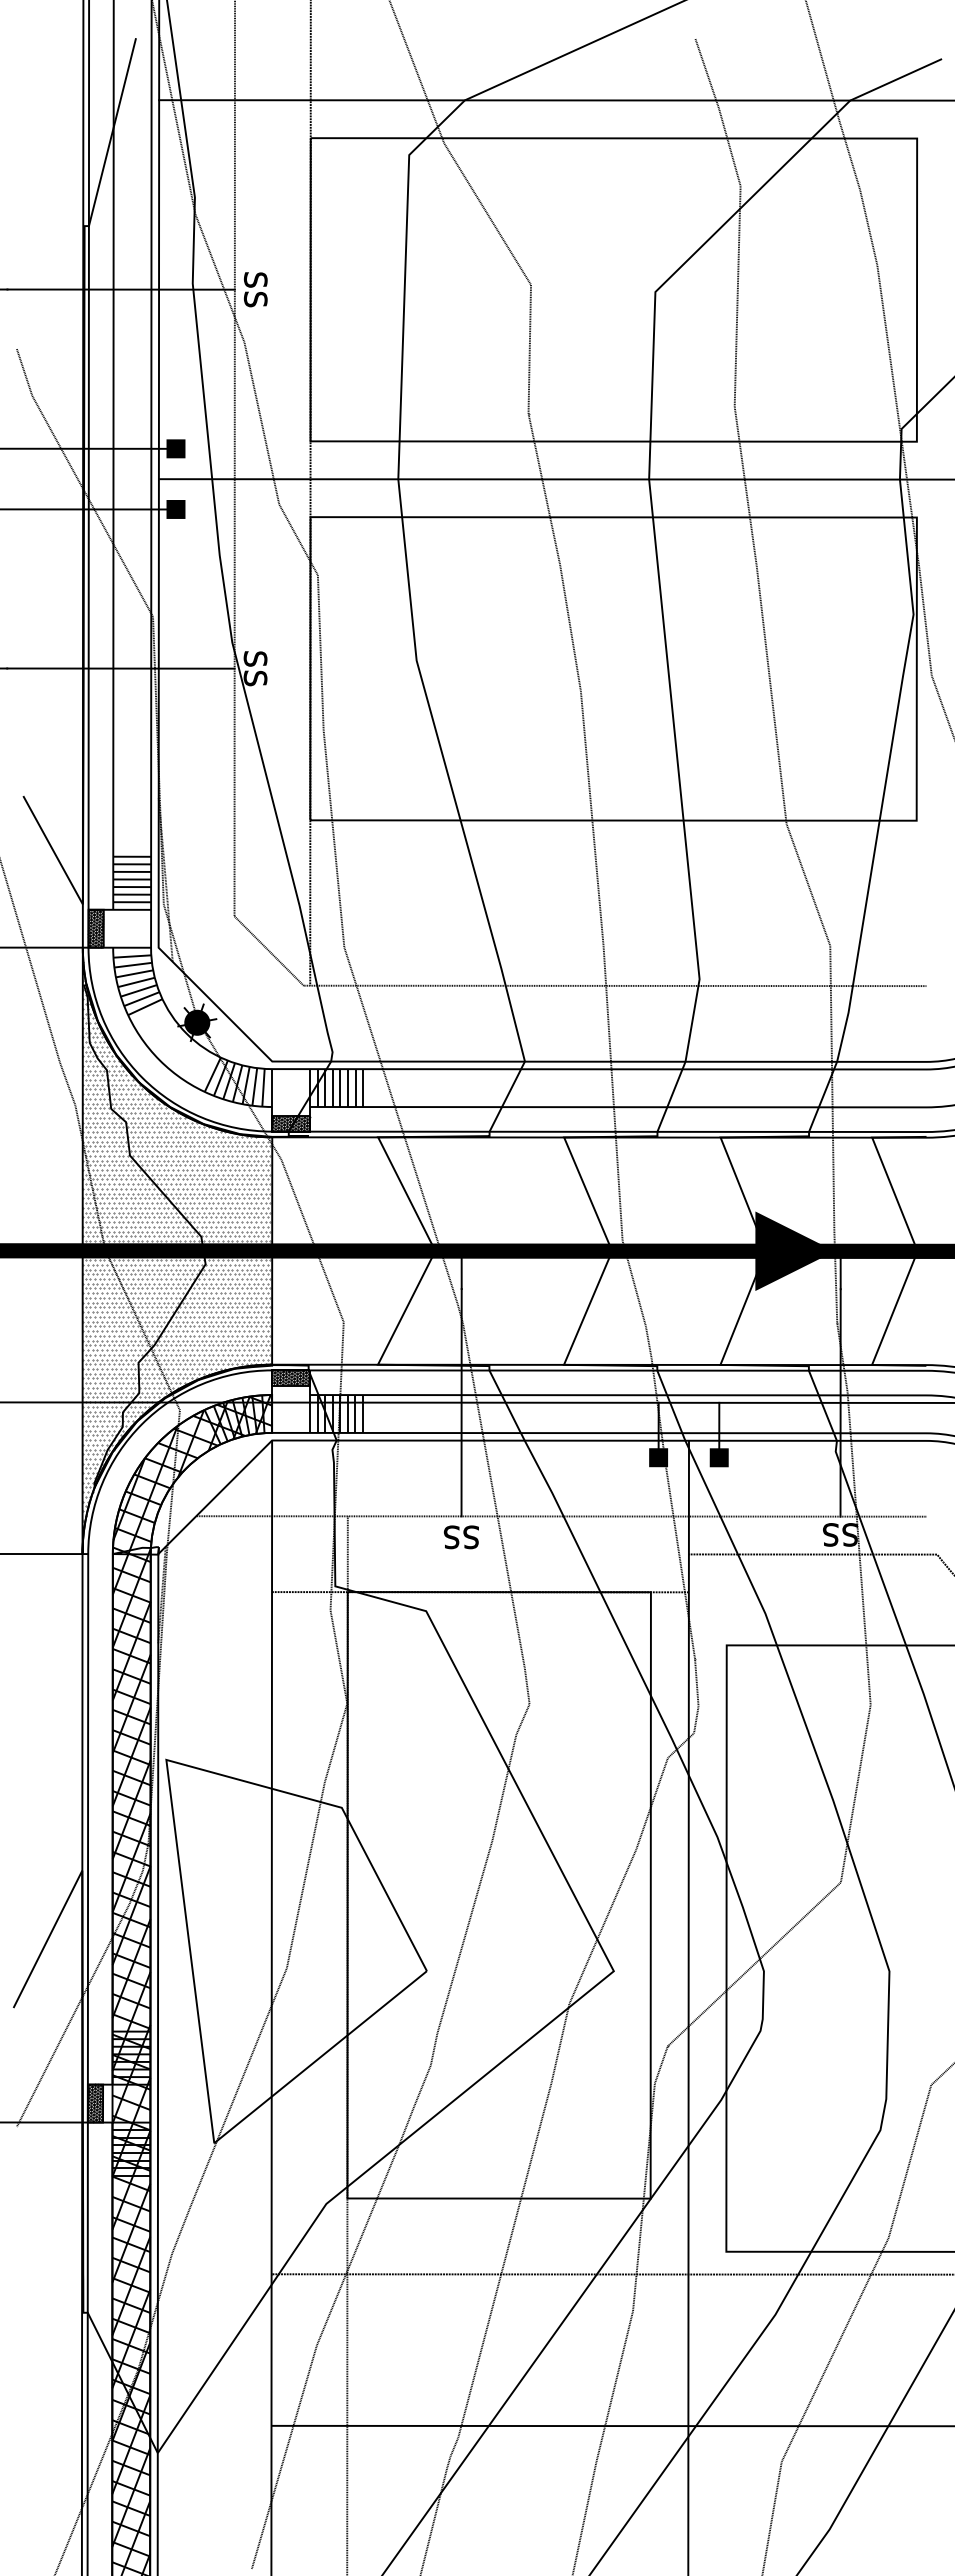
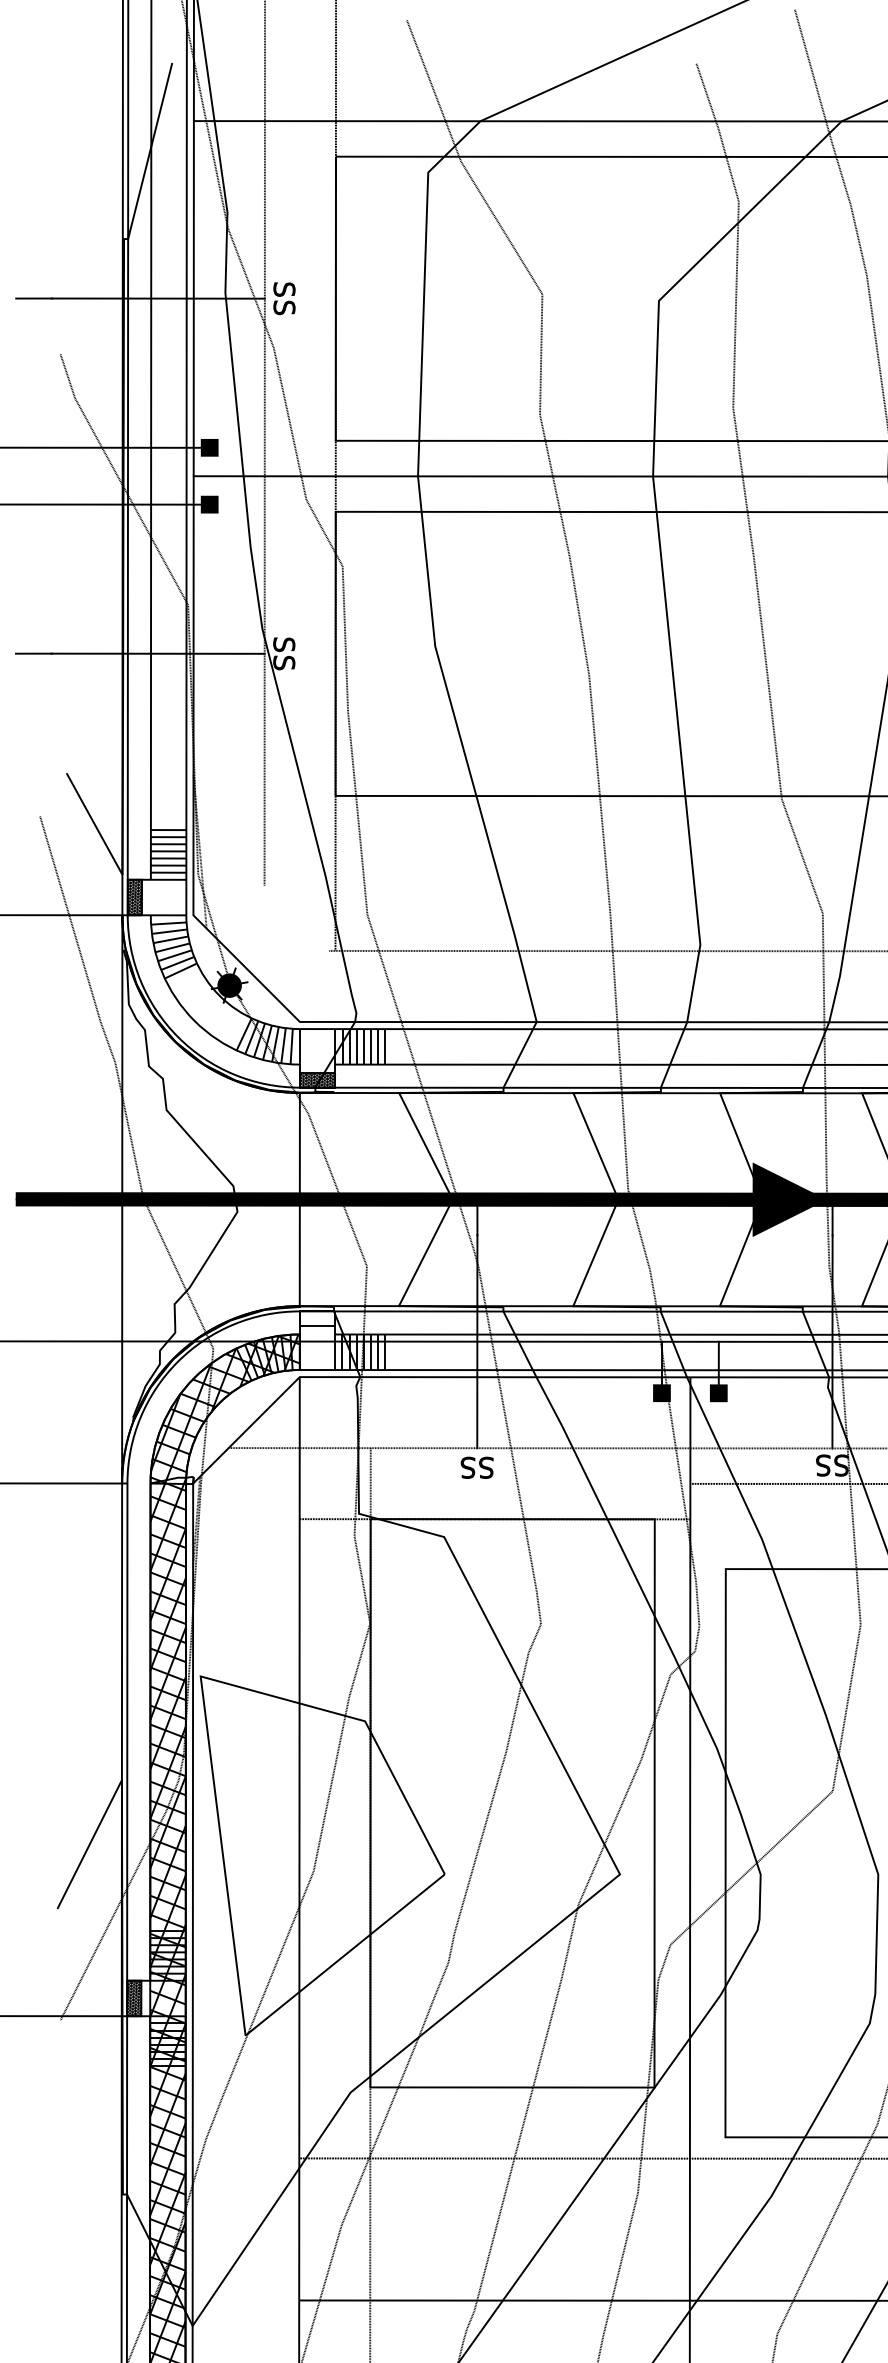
line: (268, 950) -> (296, 917), removed
hatch: (176, 1245) -> (210, 1194), removed
hatch: (291, 1377) -> (317, 1318), removed

